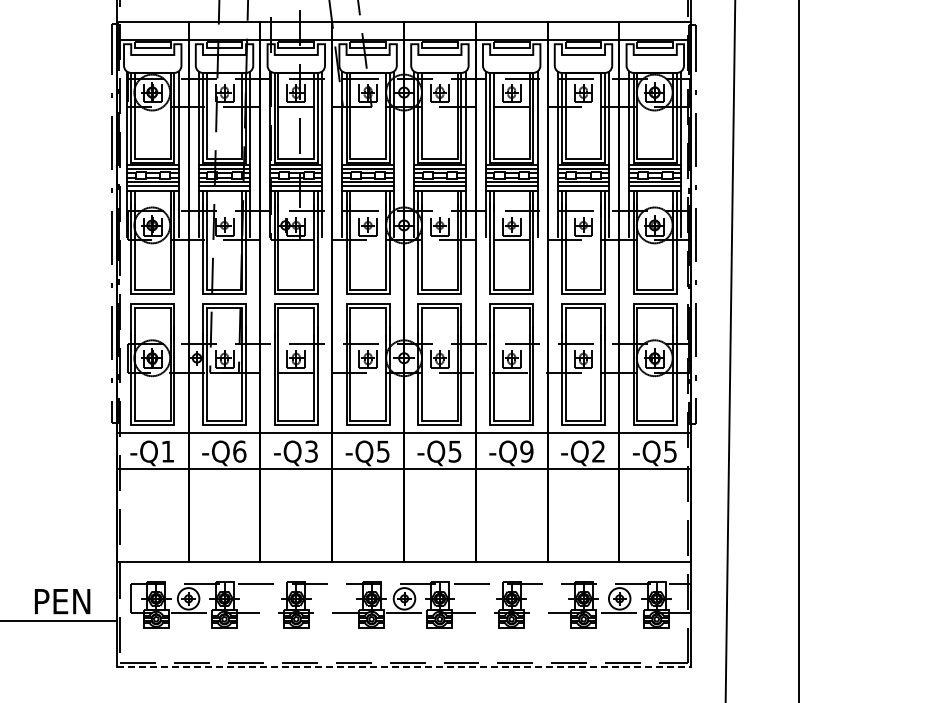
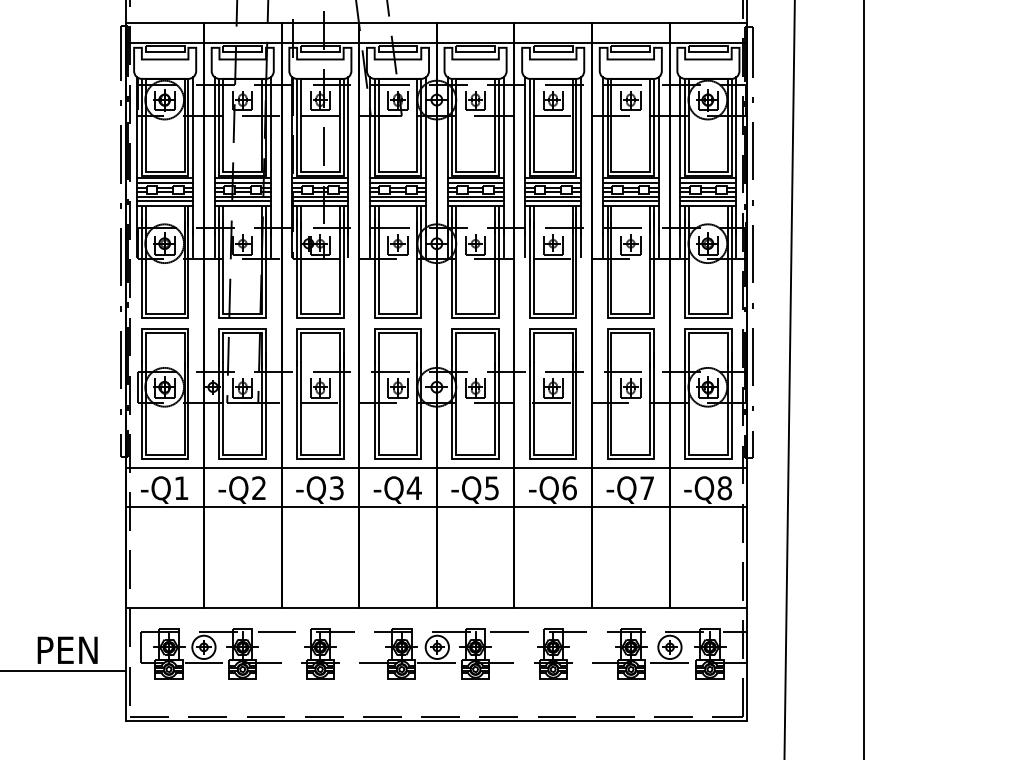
text: (239, 451) -> (258, 488), -Q6 -> -Q2
text: (383, 451) -> (414, 488), -Q5 -> -Q4
text: (526, 451) -> (569, 488), -Q9 -> -Q6
text: (598, 451) -> (647, 488), -Q2 -> -Q7
text: (670, 451) -> (724, 488), -Q5 -> -Q8
line: (404, 667) -> (437, 721), dashed -> solid

